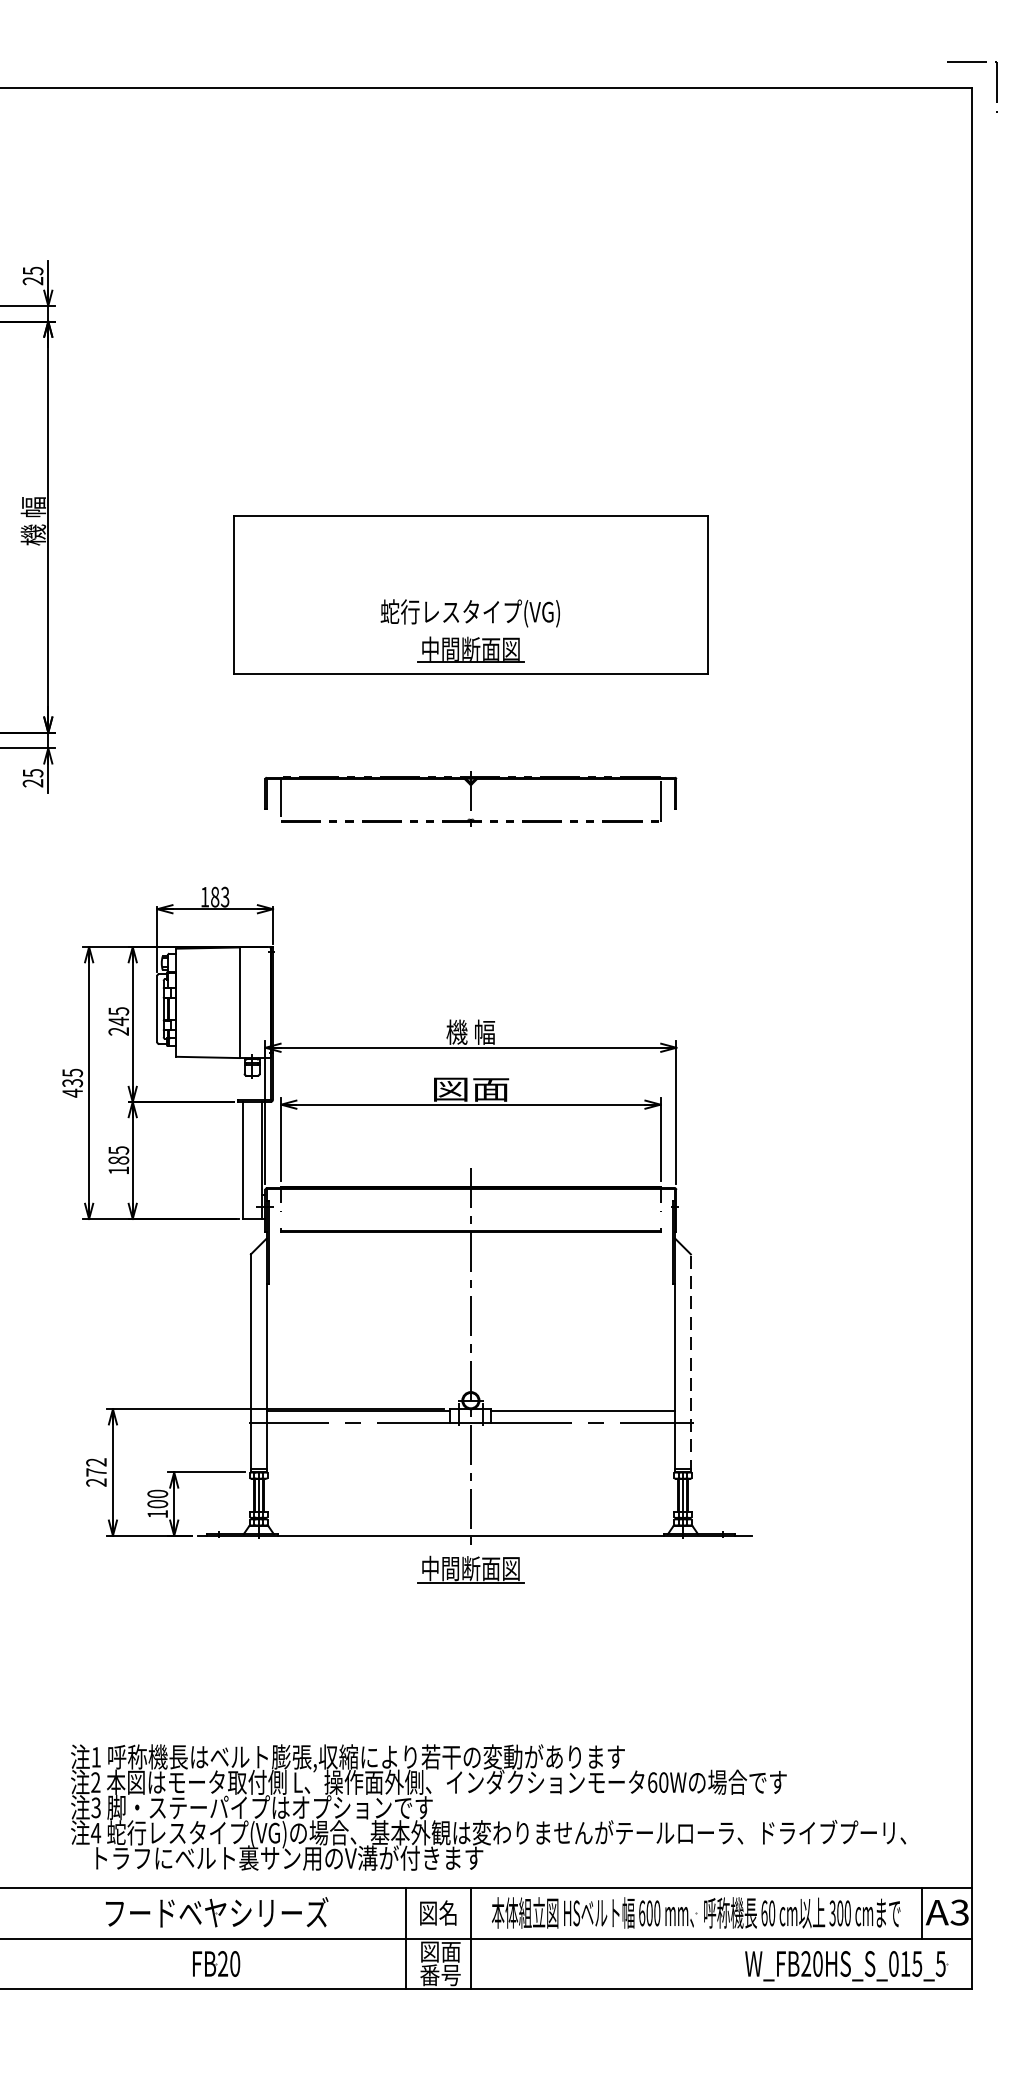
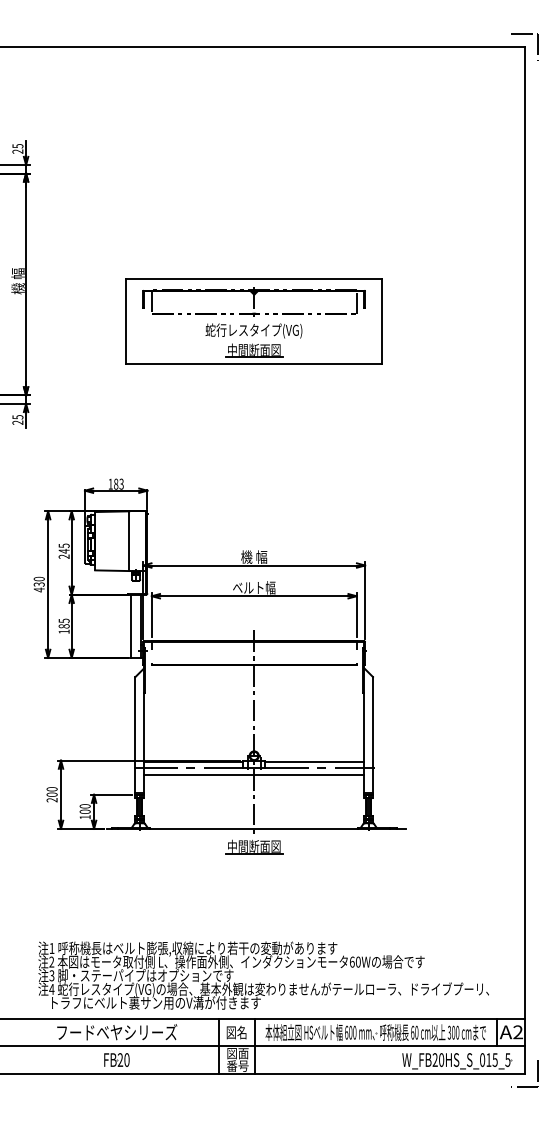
part: (469, 797) -> (253, 301), moved
text: (71, 1071) -> (38, 578), 435 -> 430
text: (471, 1088) -> (254, 587), 図面 -> ベルト幅
line: (689, 1362) -> (372, 735), dashed -> solid
line: (471, 1434) -> (254, 774), added
text: (95, 1466) -> (51, 791), 272 -> 200
text: (958, 1912) -> (517, 1032), A3 -> A2
part: (995, 1988) -> (537, 1073), added

